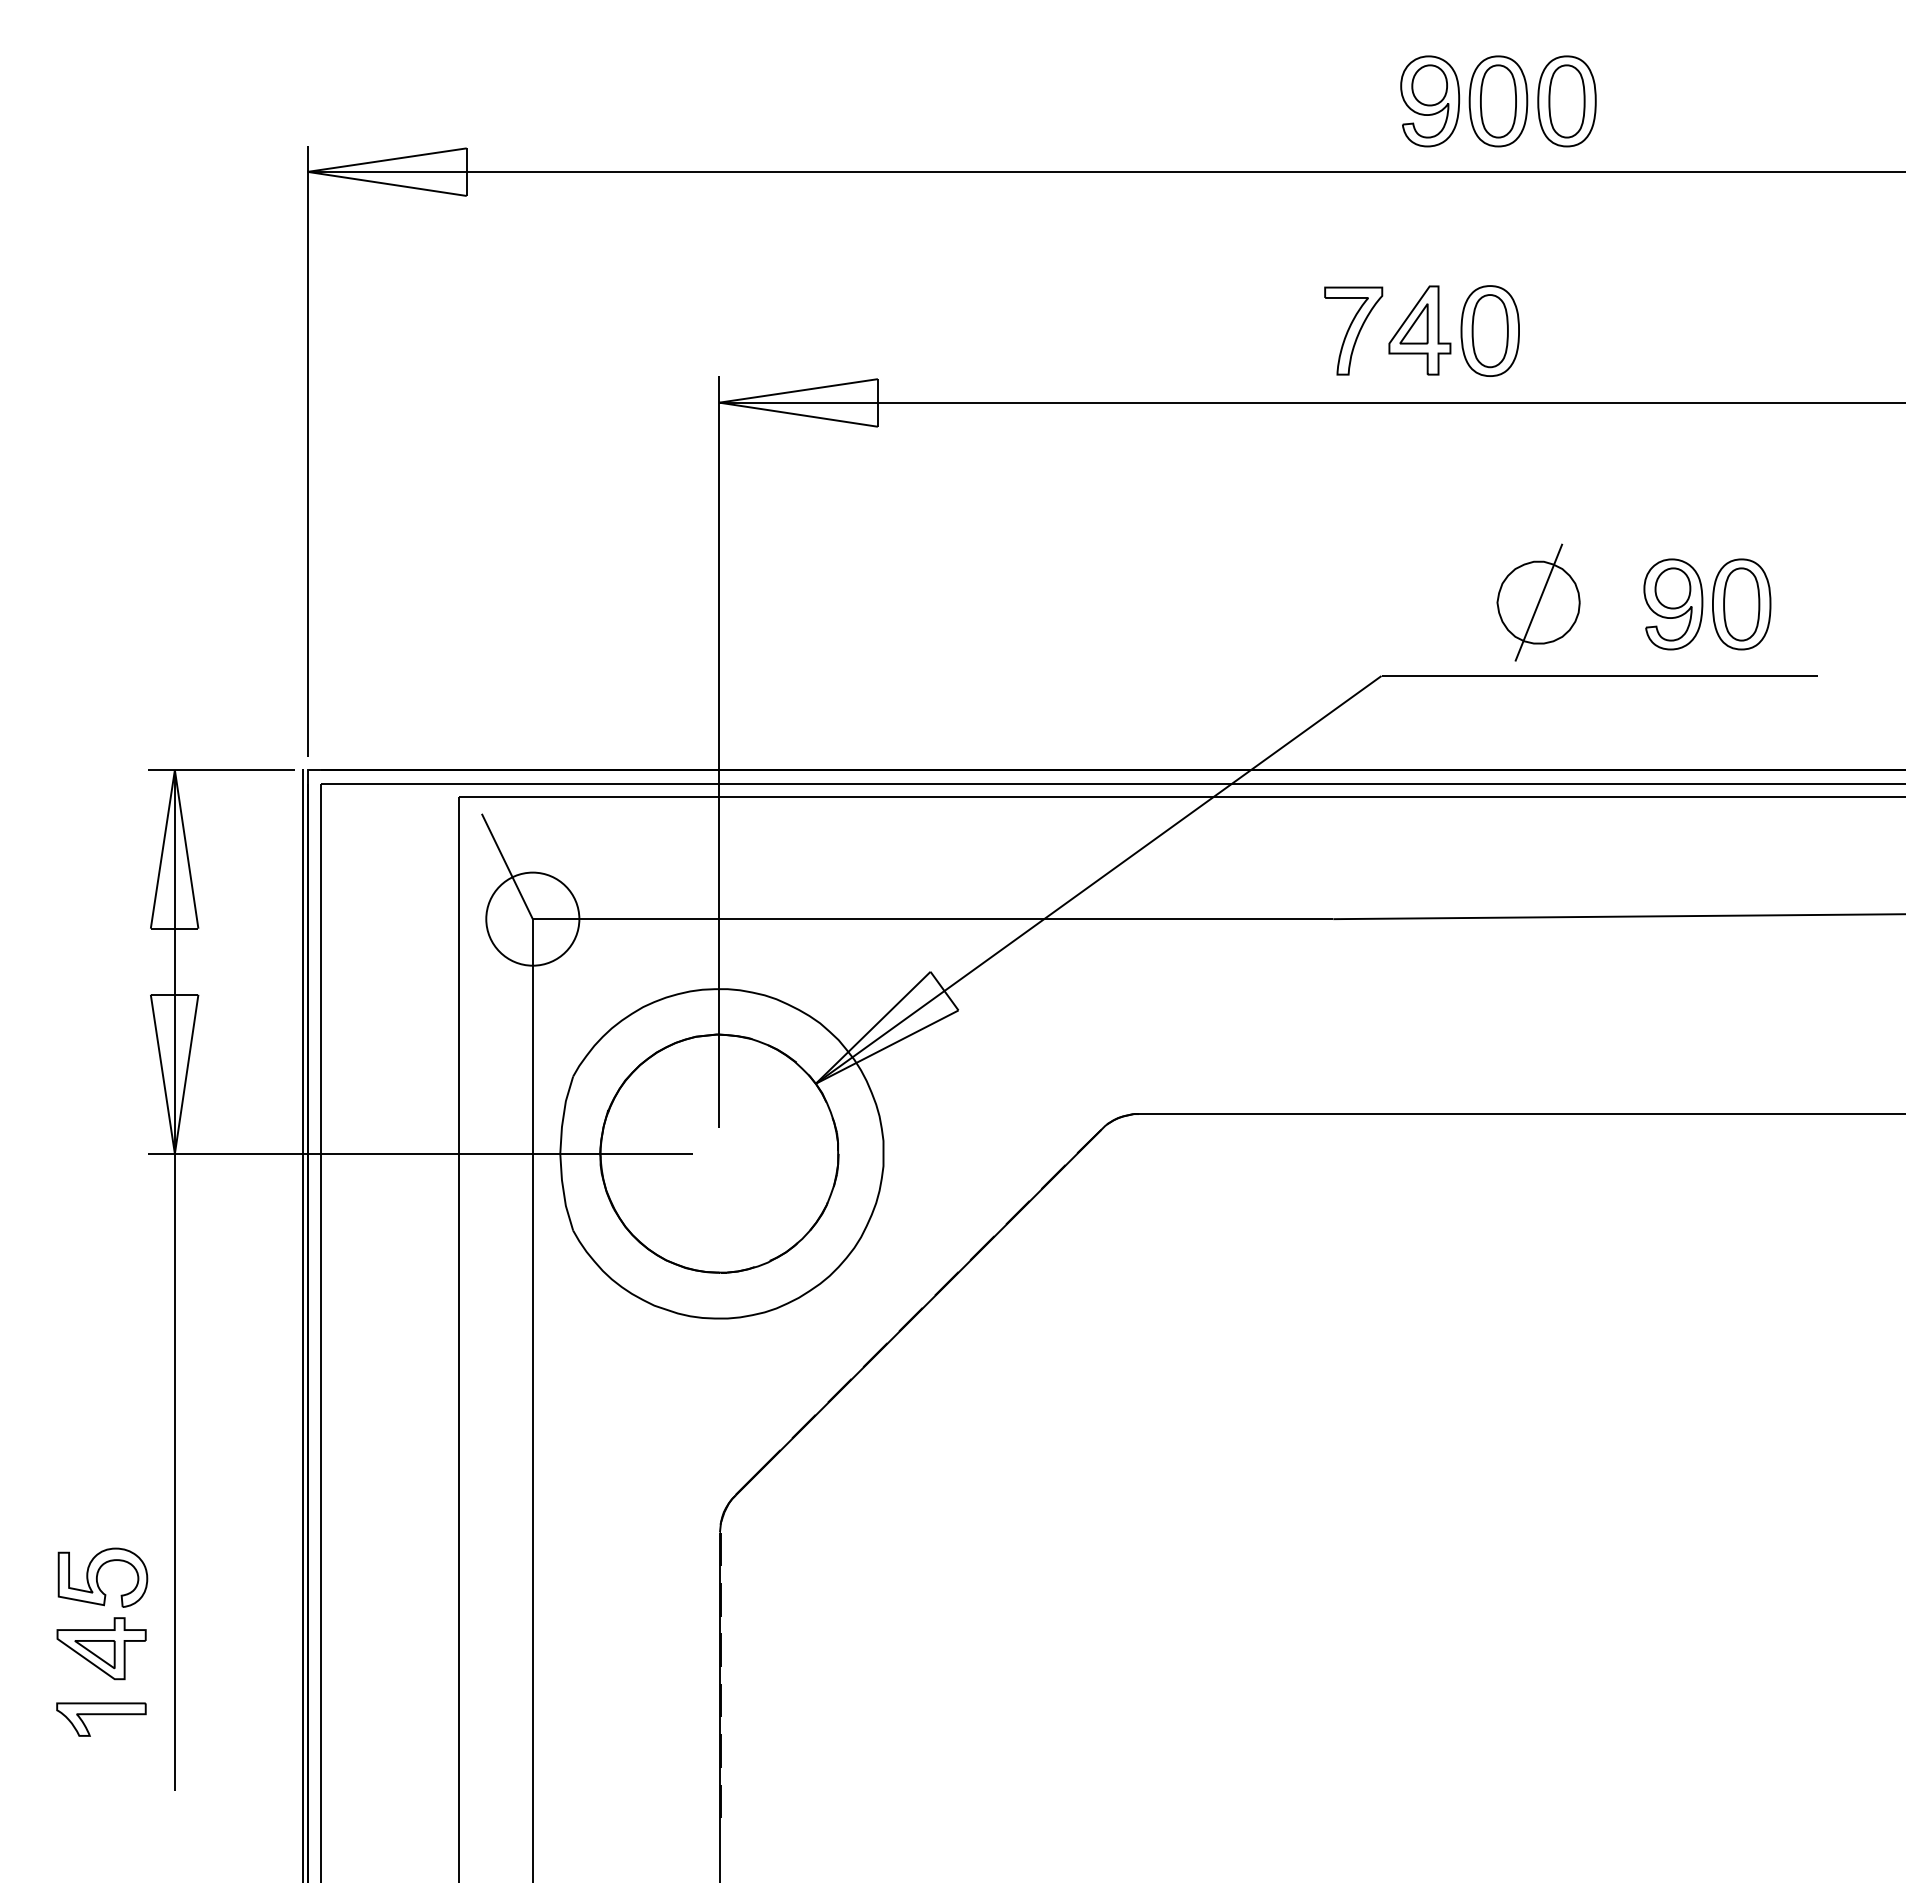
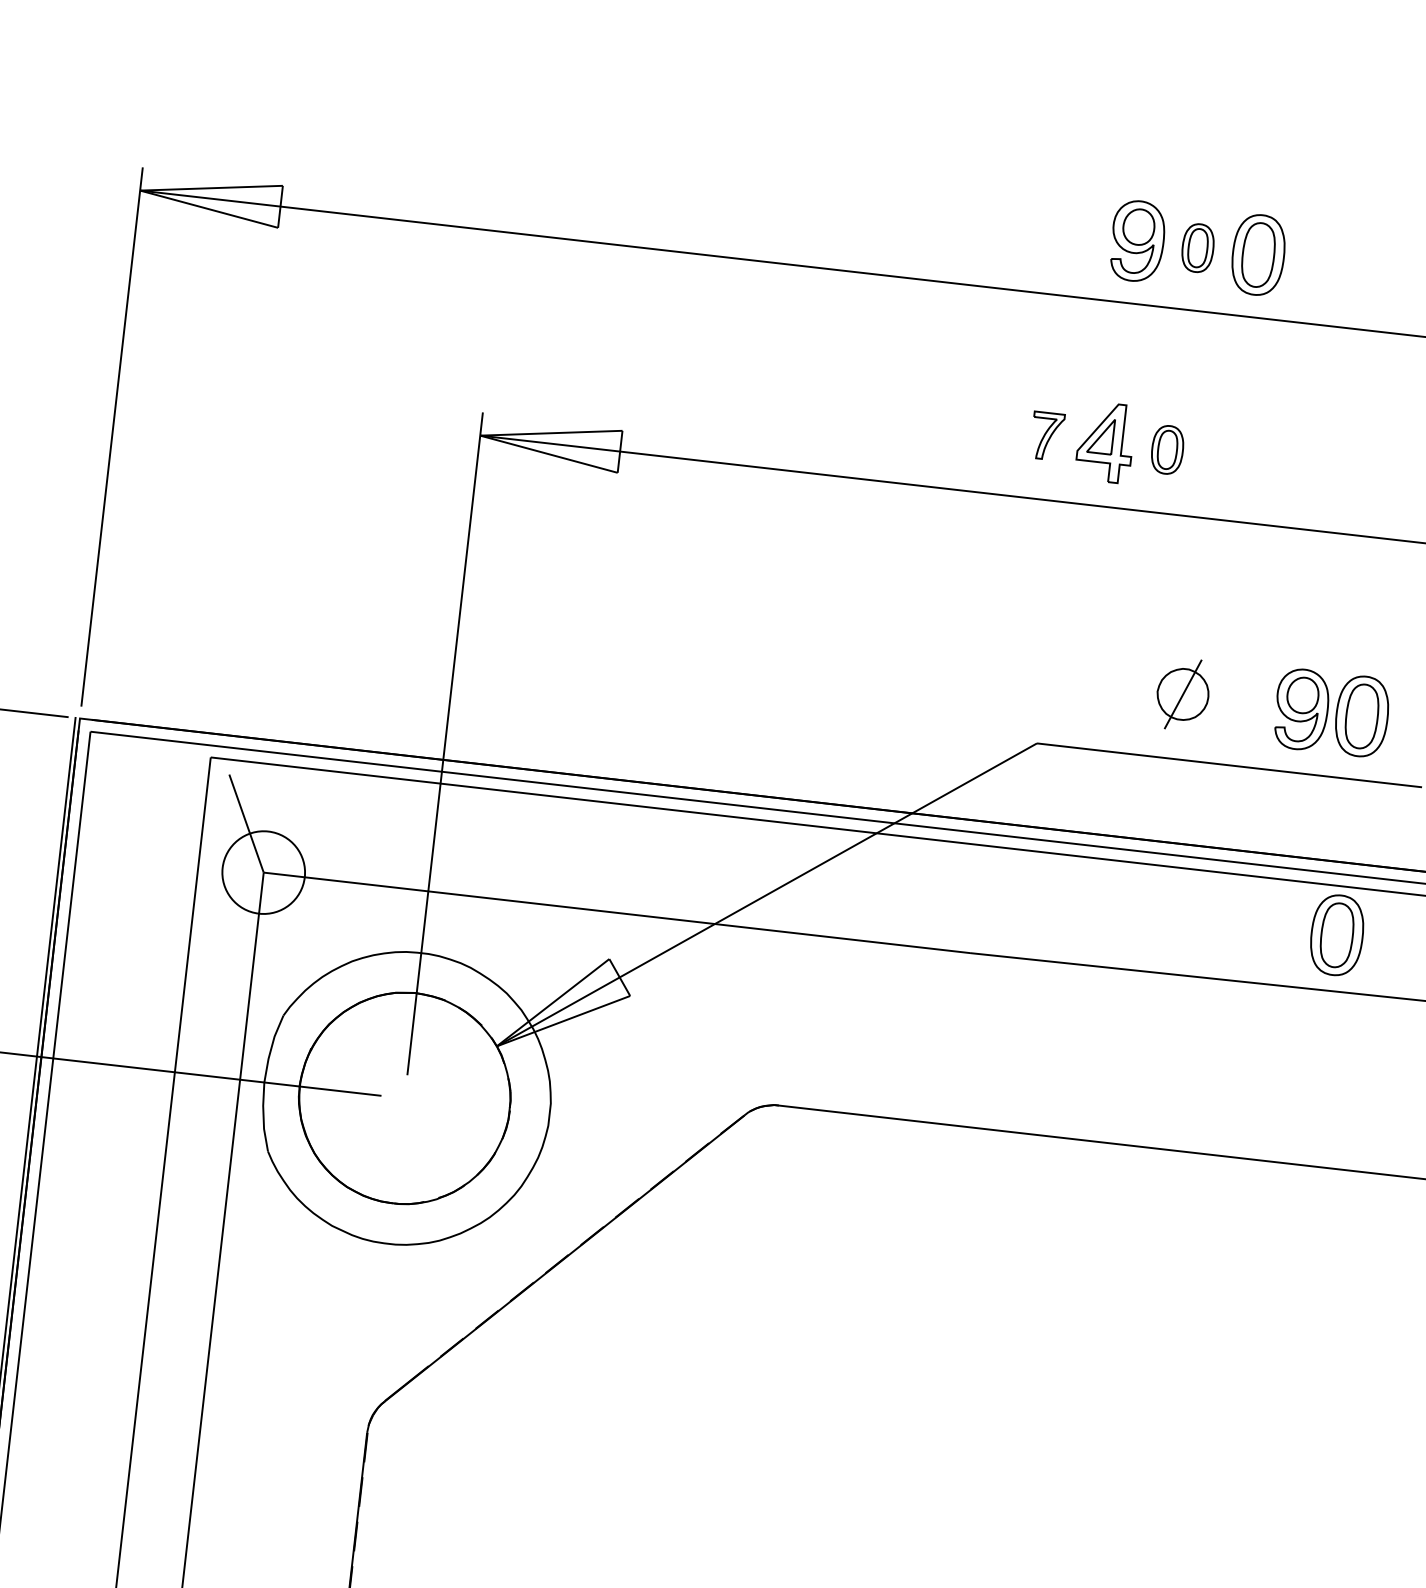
part: (1498, 101) -> (1198, 248), size x0.6
part: (1353, 330) -> (1047, 435), size x0.6
part: (1489, 330) -> (1167, 449), size x0.6
part: (1538, 602) -> (1182, 694), size x0.7
part: (1741, 852) -> (1336, 935), added

